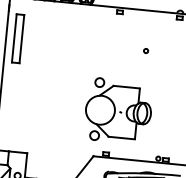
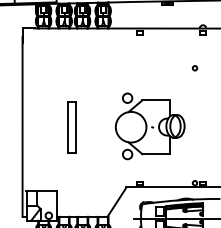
part: (17, 38) -> (71, 127), moved
circle: (145, 51) -> (194, 68), moved
part: (118, 111) -> (150, 126), moved

